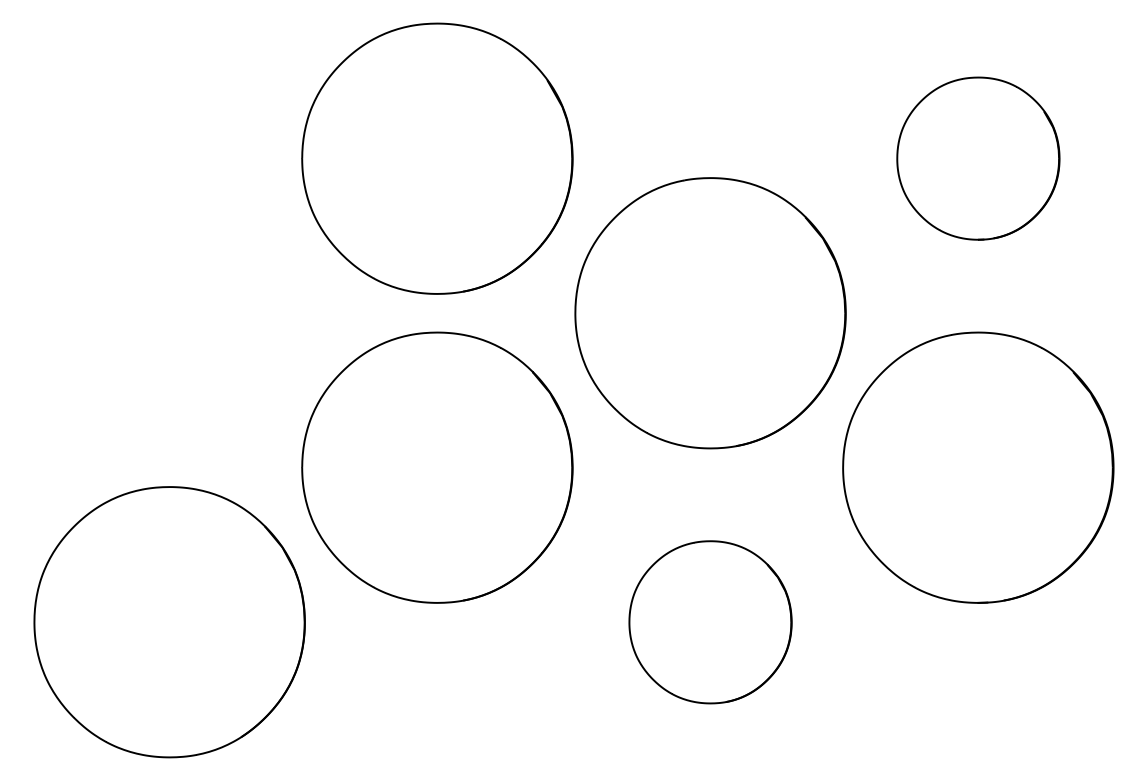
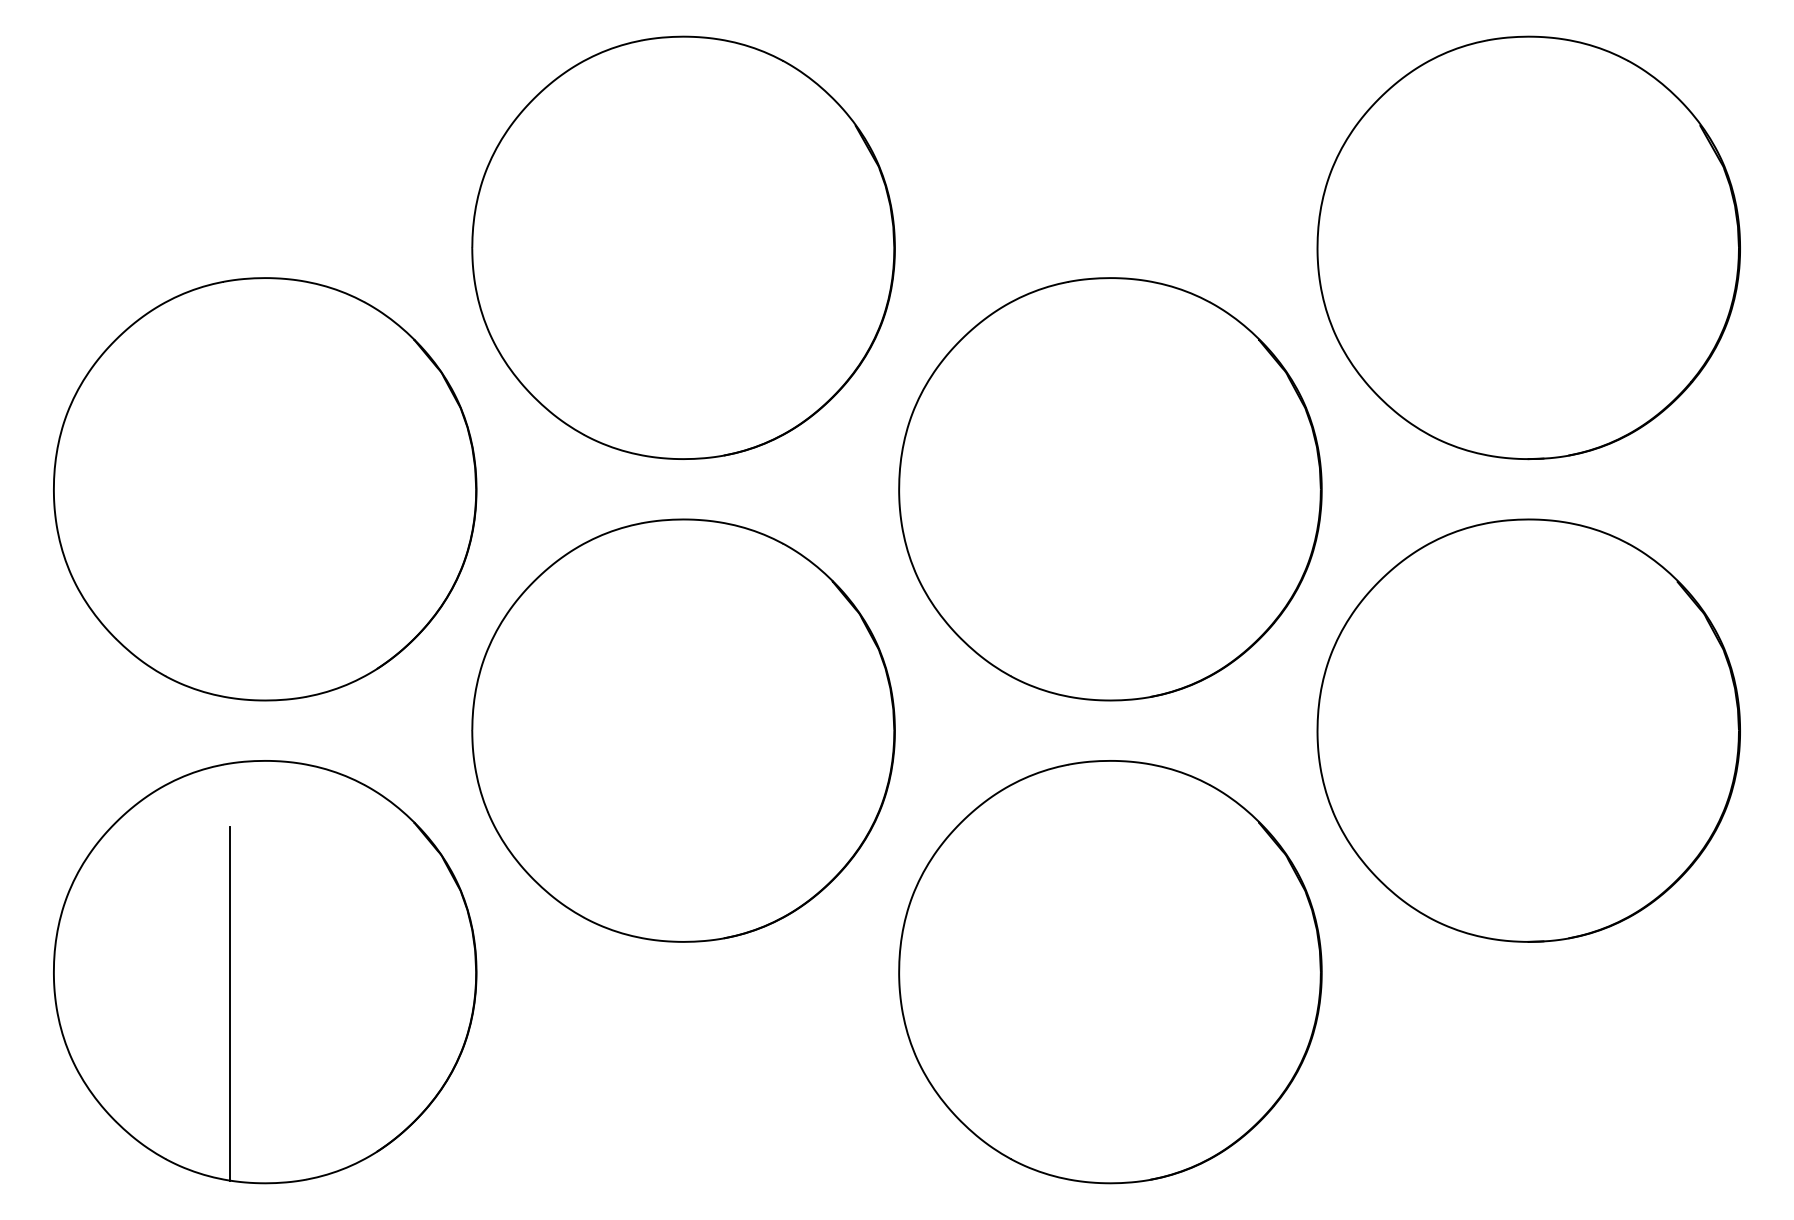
part: (978, 158) -> (1529, 247), size x1.67
part: (169, 313) -> (264, 489), added
part: (710, 622) -> (1110, 972), size x1.67
line: (147, 642) -> (230, 1003), added

